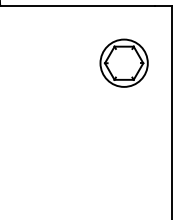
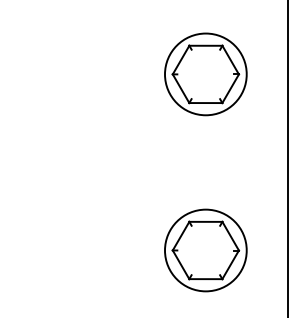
part: (123, 164) -> (204, 249), added

